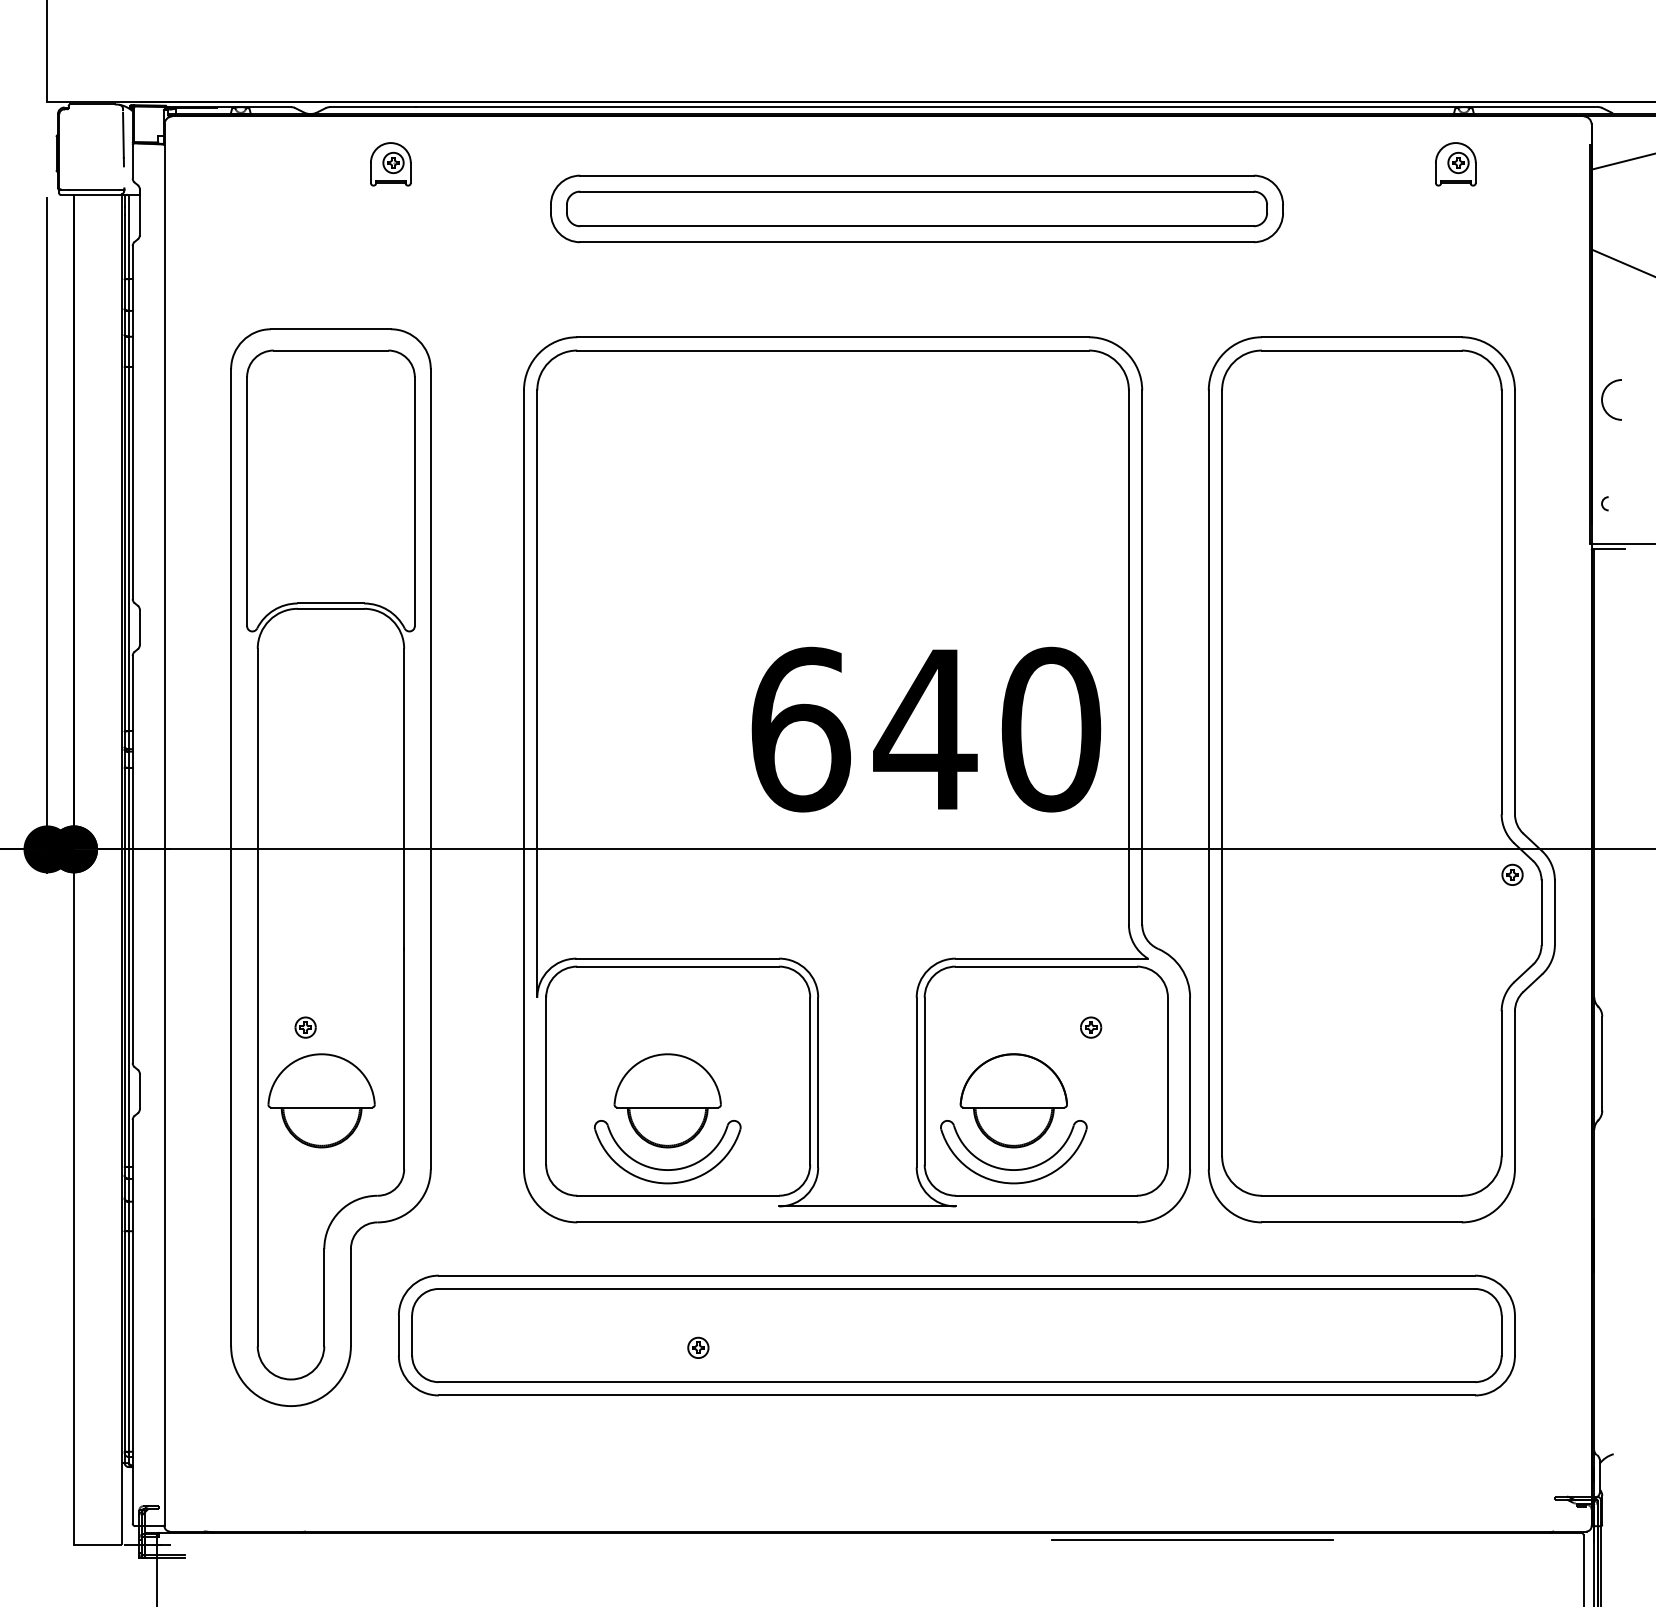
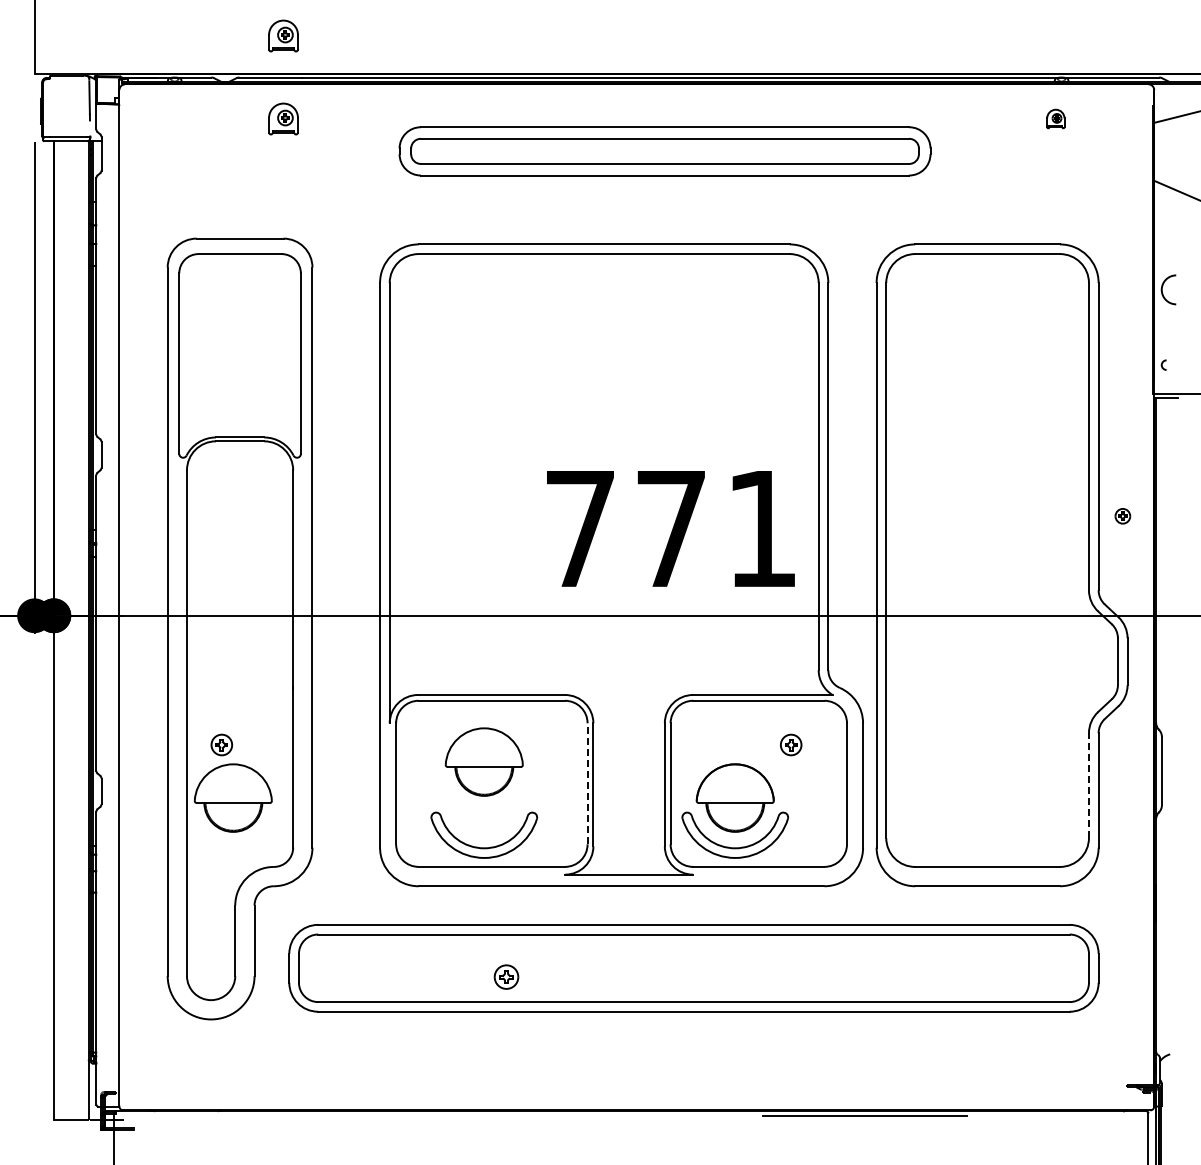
part: (390, 49) -> (283, 35), added
part: (1455, 163) -> (1055, 118), size x0.6
text: (925, 729) -> (671, 528), 640 -> 771
part: (1512, 875) -> (1122, 516), moved
part: (305, 1026) -> (221, 744), size x1.4
part: (1091, 1026) -> (791, 744), size x1.4
line: (810, 1080) -> (587, 783), solid -> dashed
line: (1501, 1083) -> (1088, 785), solid -> dashed
part: (666, 1100) -> (483, 761), moved
part: (698, 1348) -> (506, 977), size x1.6

